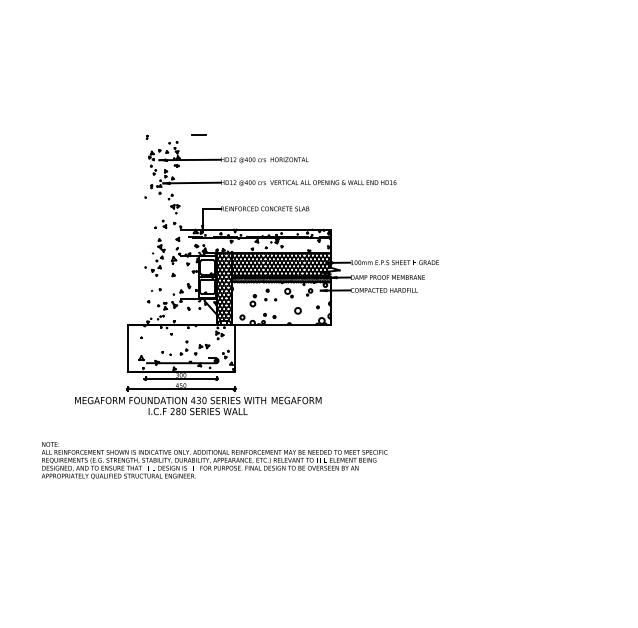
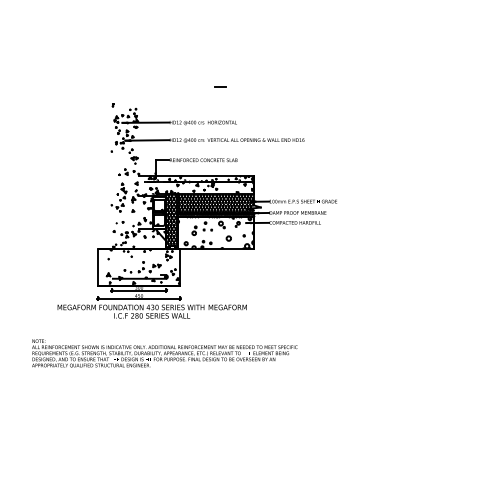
line: (198, 133) -> (220, 86), moved

